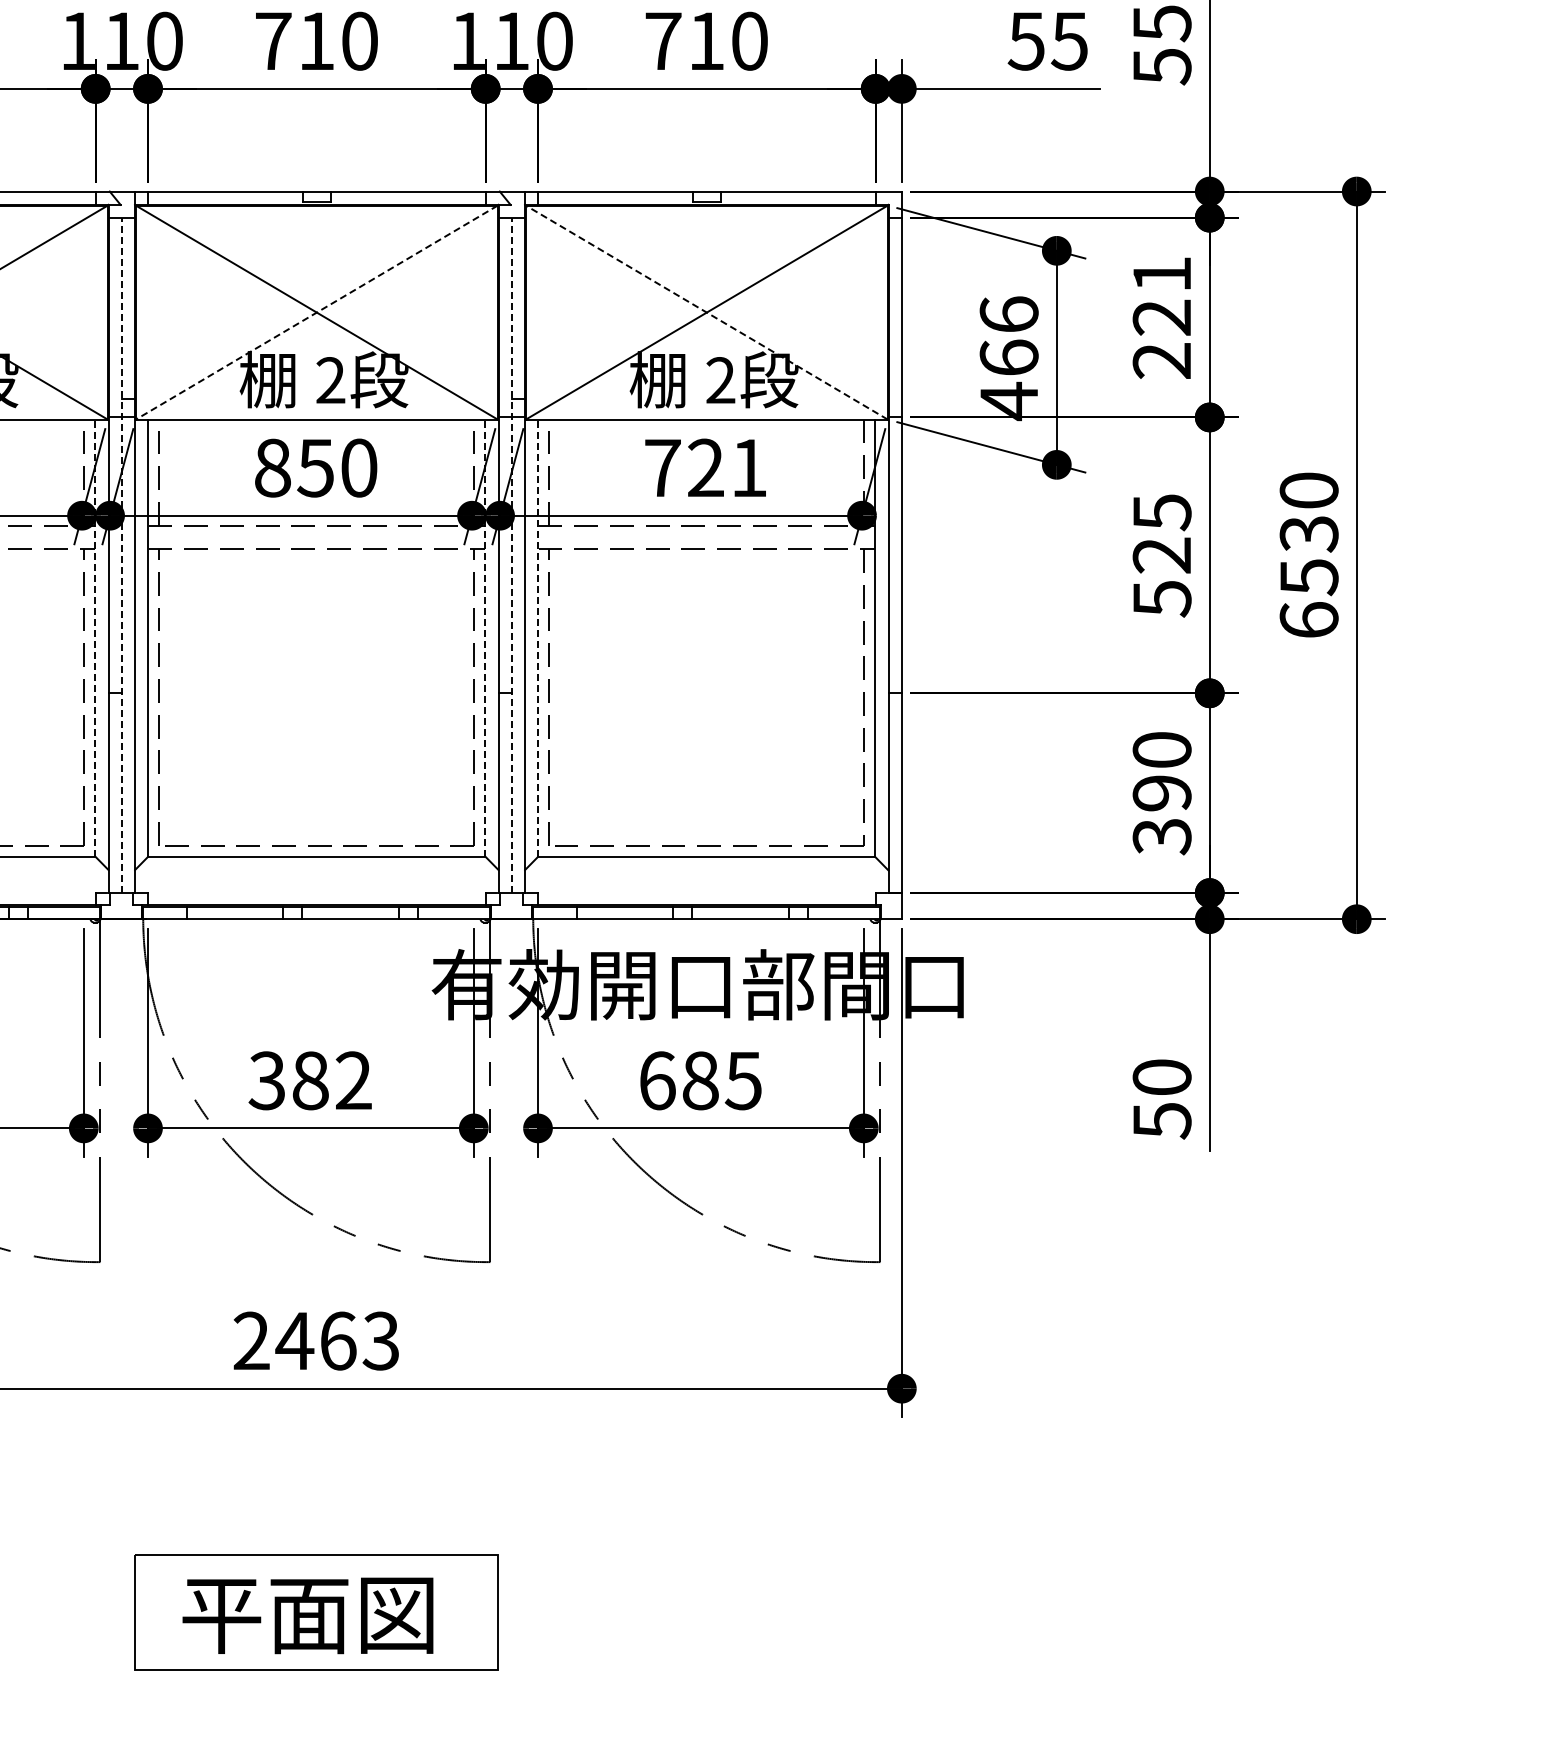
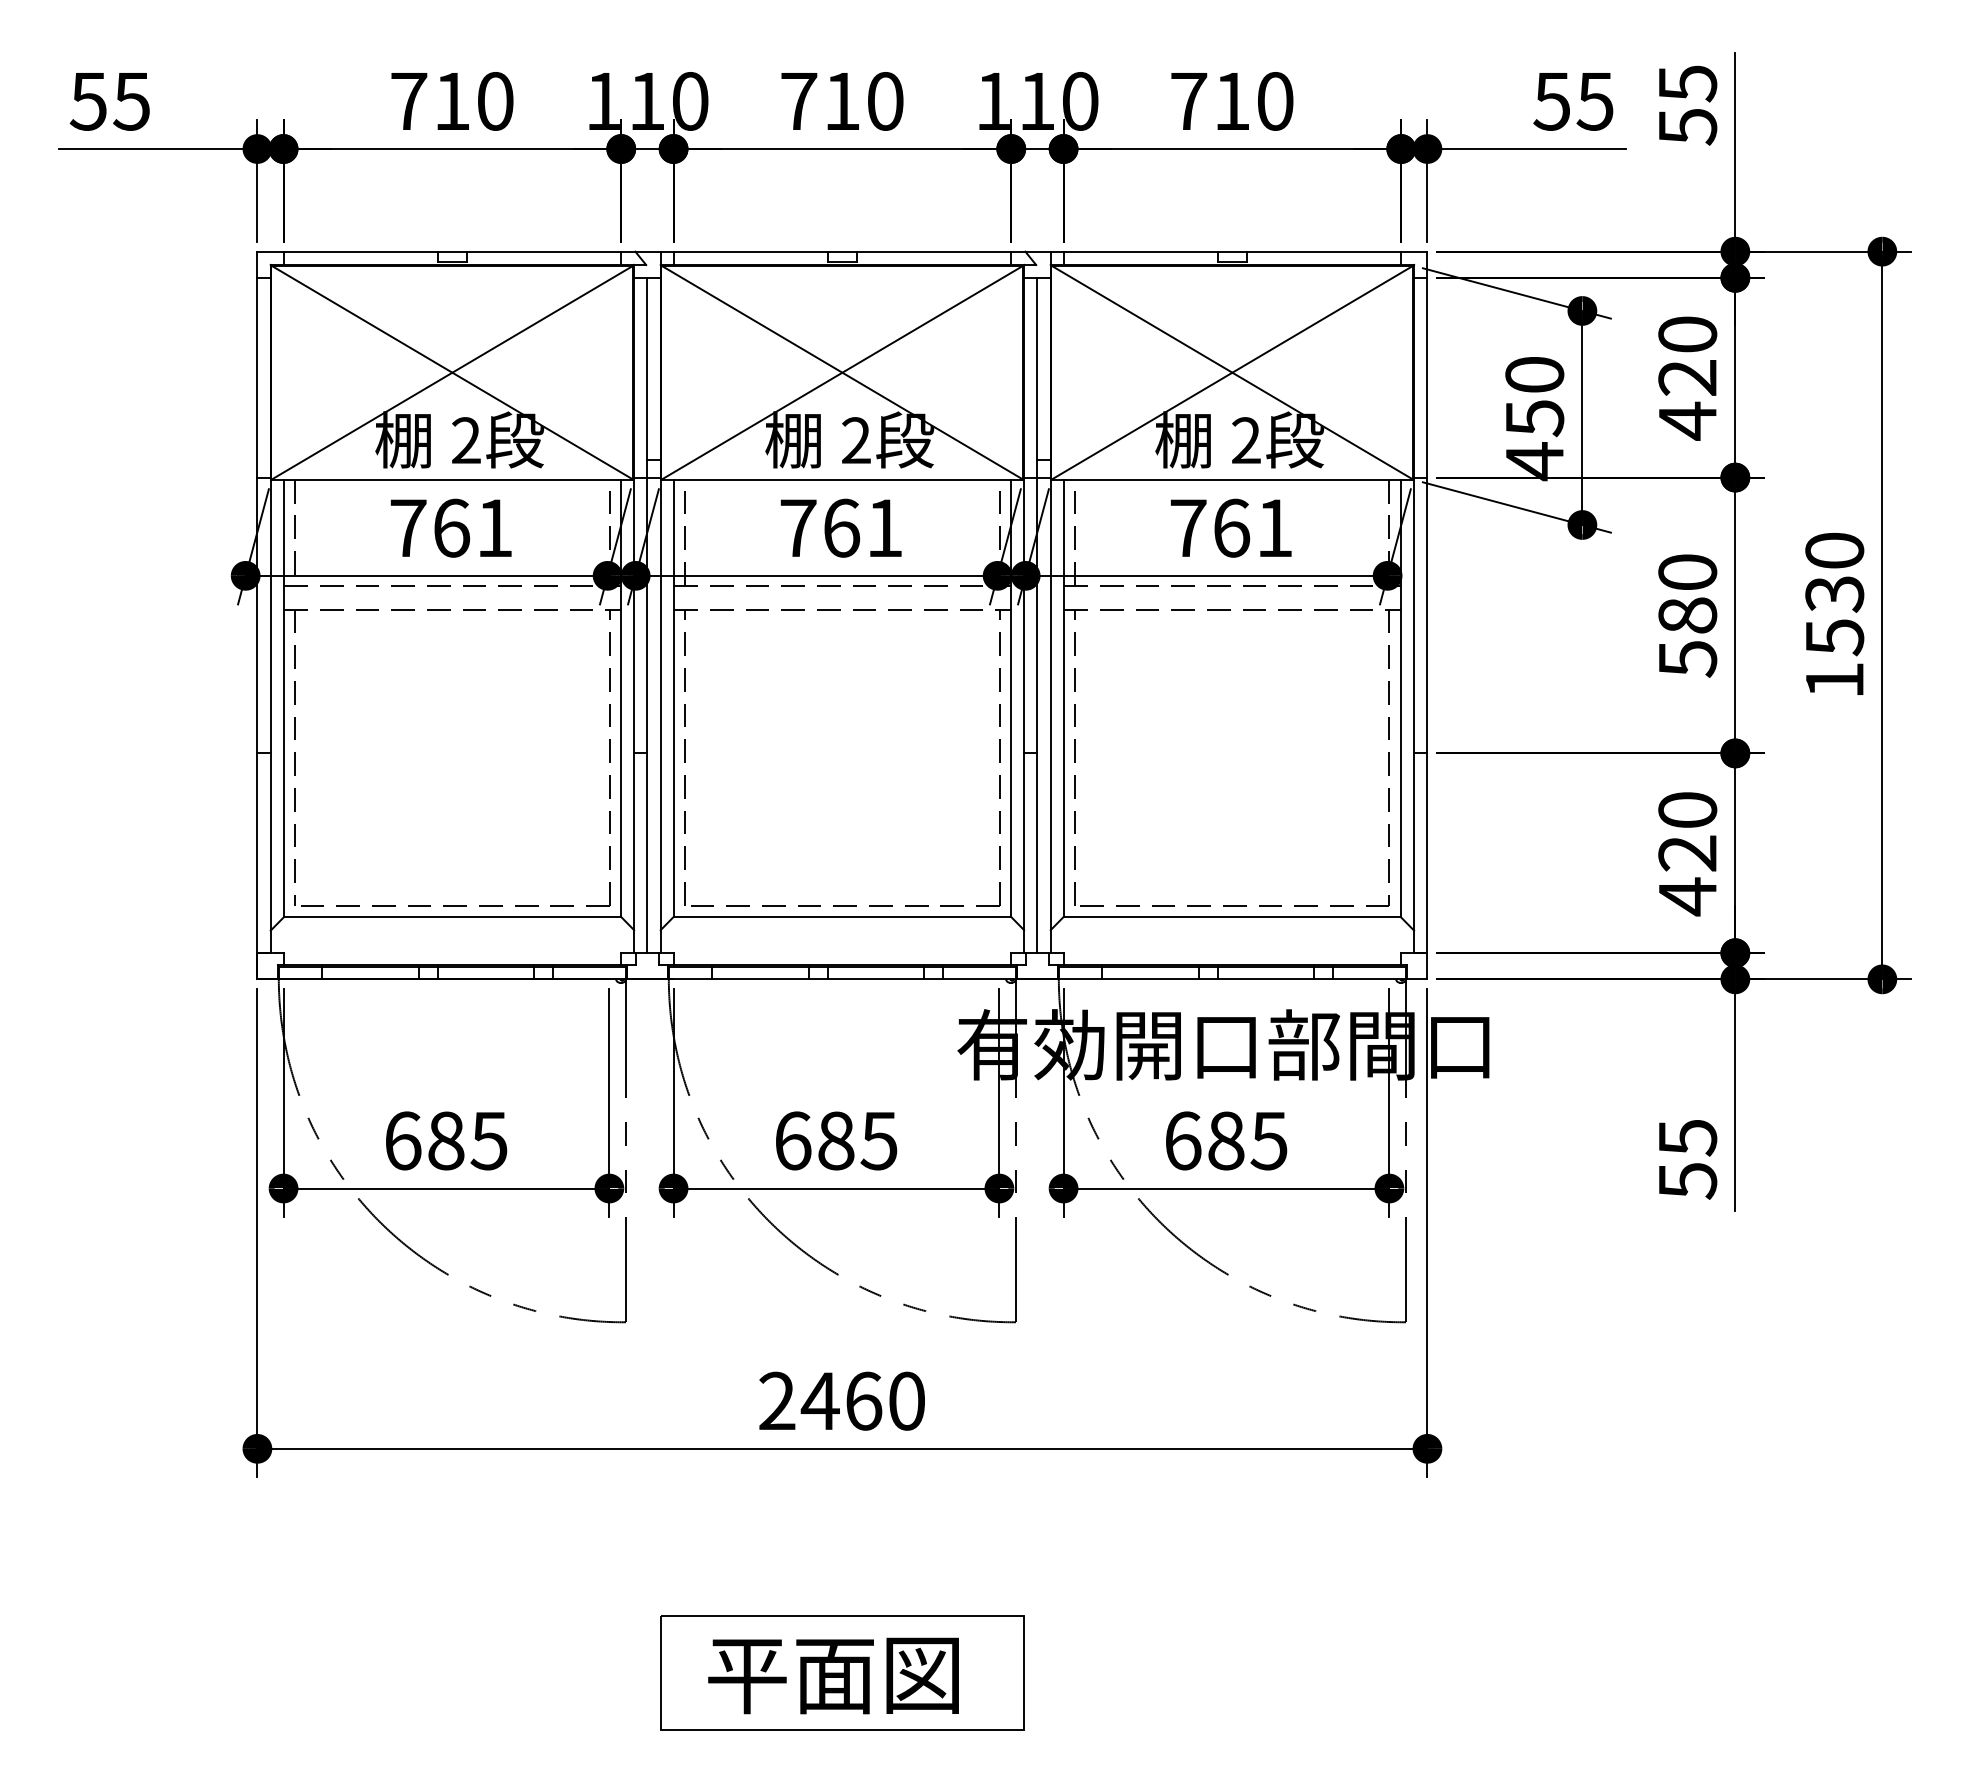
line: (315, 312) -> (841, 372), dashed -> solid
line: (705, 312) -> (1231, 372), dashed -> solid
text: (1161, 318) -> (1687, 378), 221 -> 420
text: (1008, 336) -> (1534, 396), 466 -> 450
text: (315, 467) -> (841, 527), 850 -> 761
text: (705, 467) -> (1231, 527), 721 -> 761
text: (1161, 533) -> (1687, 593), 525 -> 580
line: (121, 555) -> (647, 615), dashed -> solid
line: (511, 555) -> (1037, 615), dashed -> solid
text: (1308, 619) -> (1834, 679), 6530 -> 1530
line: (95, 638) -> (621, 698), dashed -> solid
line: (485, 638) -> (1011, 698), dashed -> solid
line: (537, 638) -> (1063, 698), dashed -> solid
text: (1161, 815) -> (1687, 875), 390 -> 420
text: (1161, 1077) -> (1687, 1137), 50 -> 55
text: (309, 1080) -> (835, 1140), 382 -> 685
text: (380, 1340) -> (906, 1400), 2463 -> 2460

